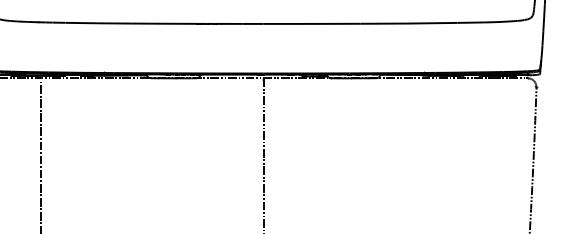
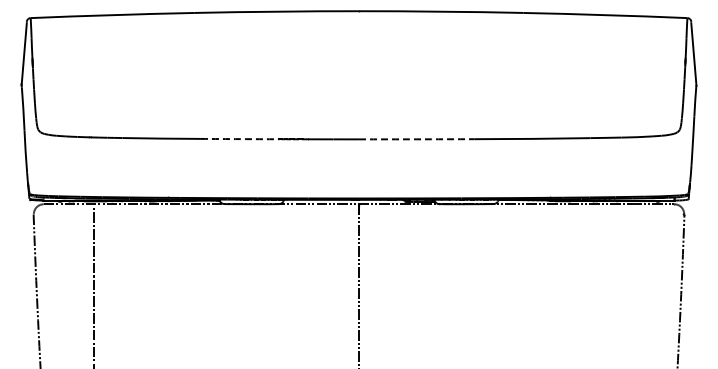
arc: (164, 24) -> (240, 139), solid -> dashed
arc: (311, 24) -> (416, 139), solid -> dashed

